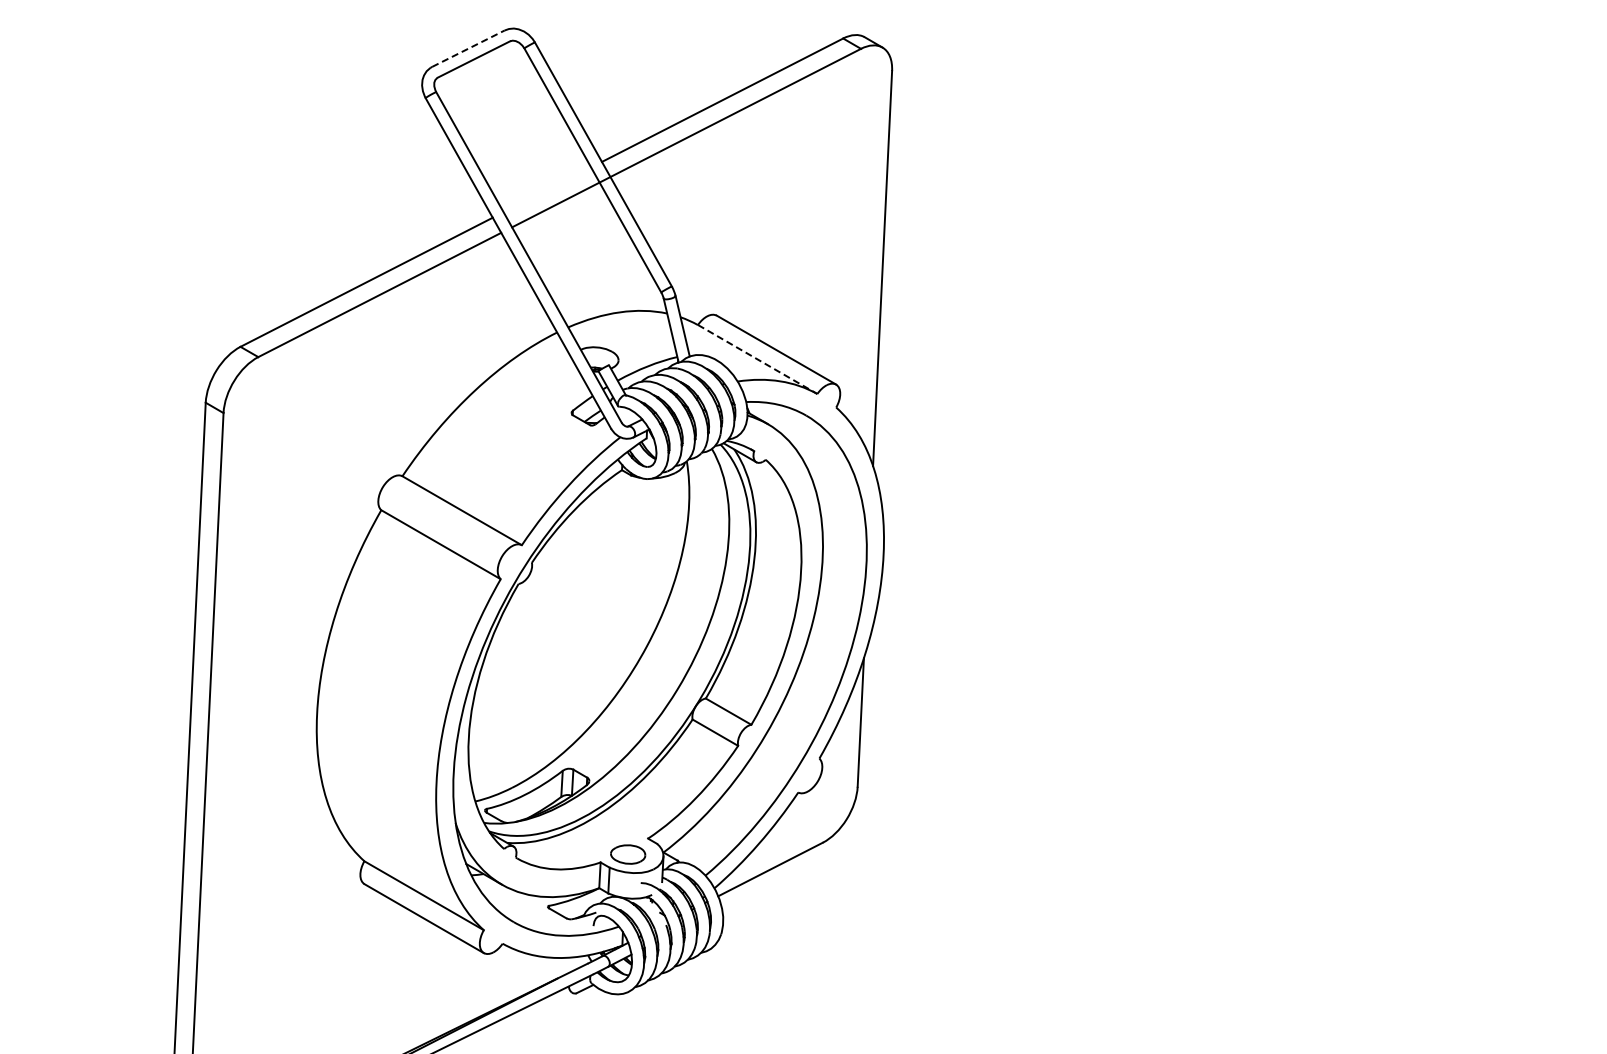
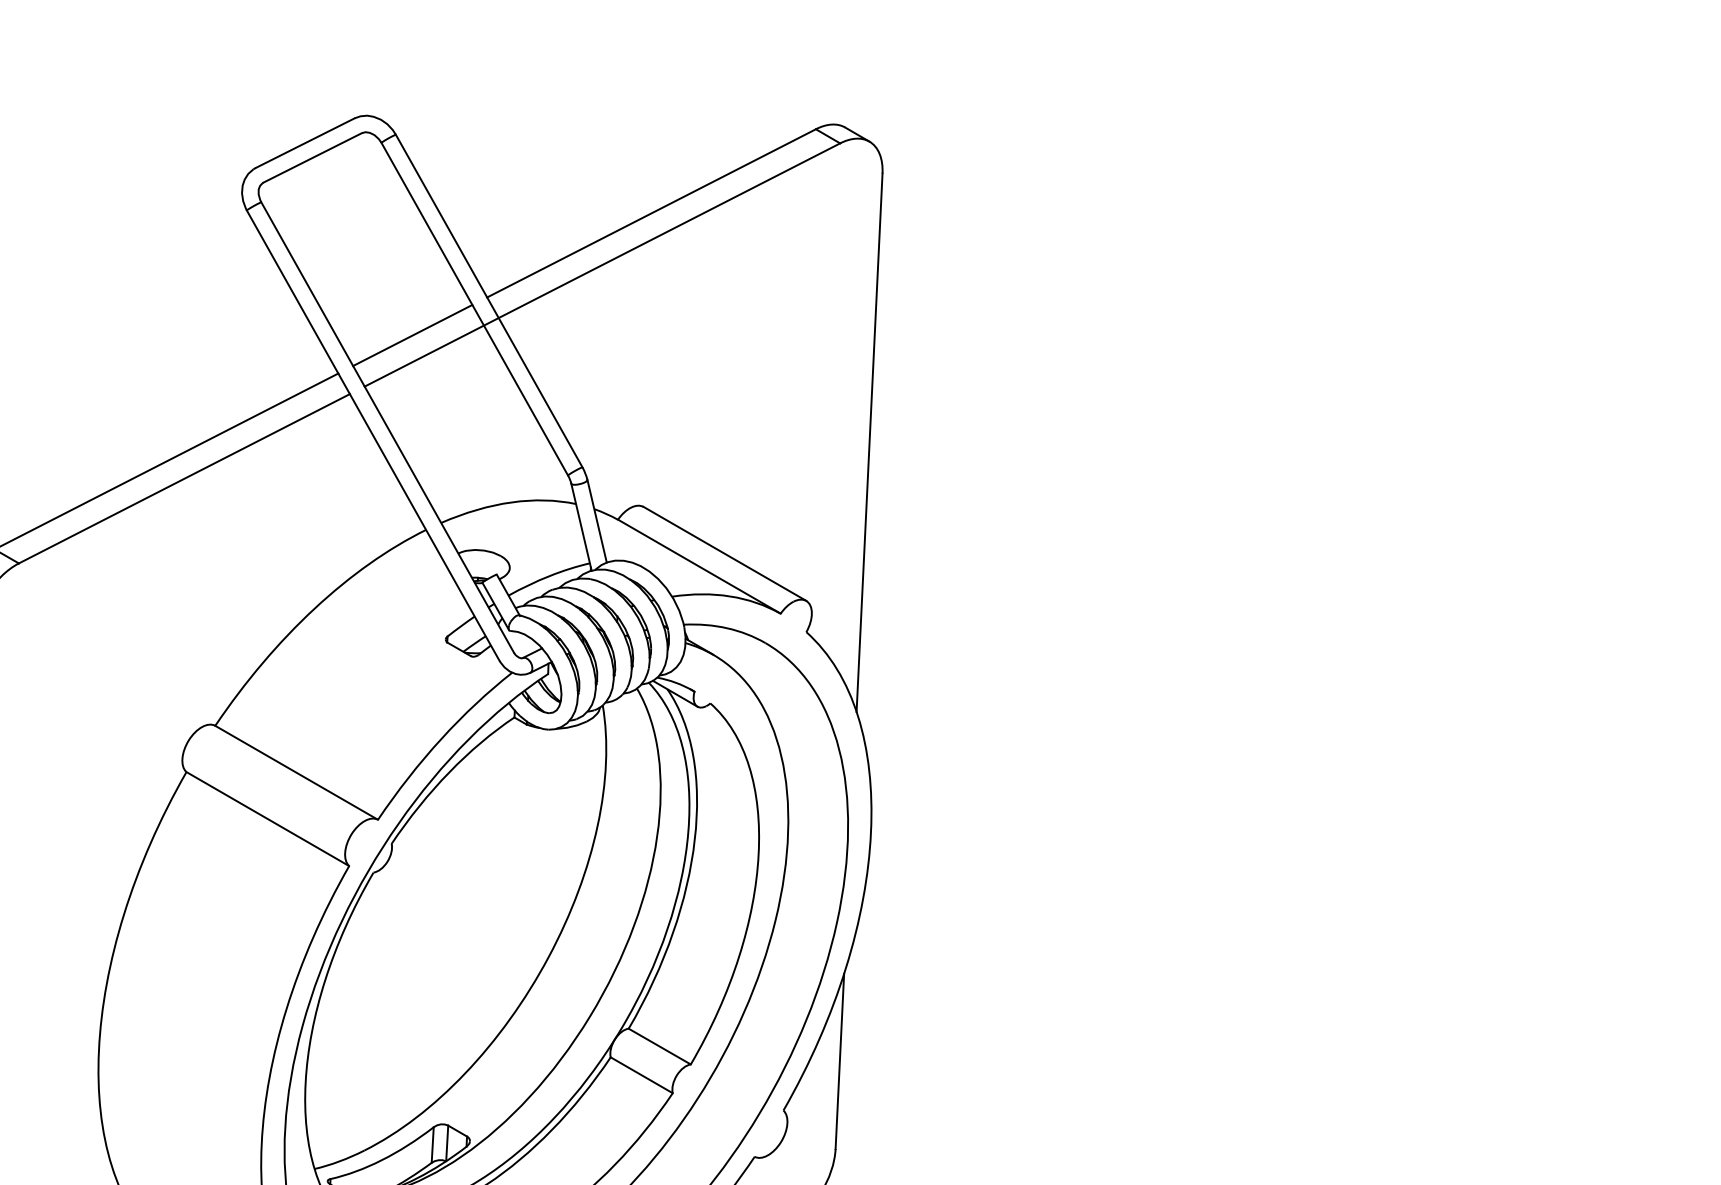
line: (468, 48) -> (305, 142), dashed -> solid
line: (547, 189) -> (412, 335), added
line: (757, 359) -> (699, 566), dashed -> solid

